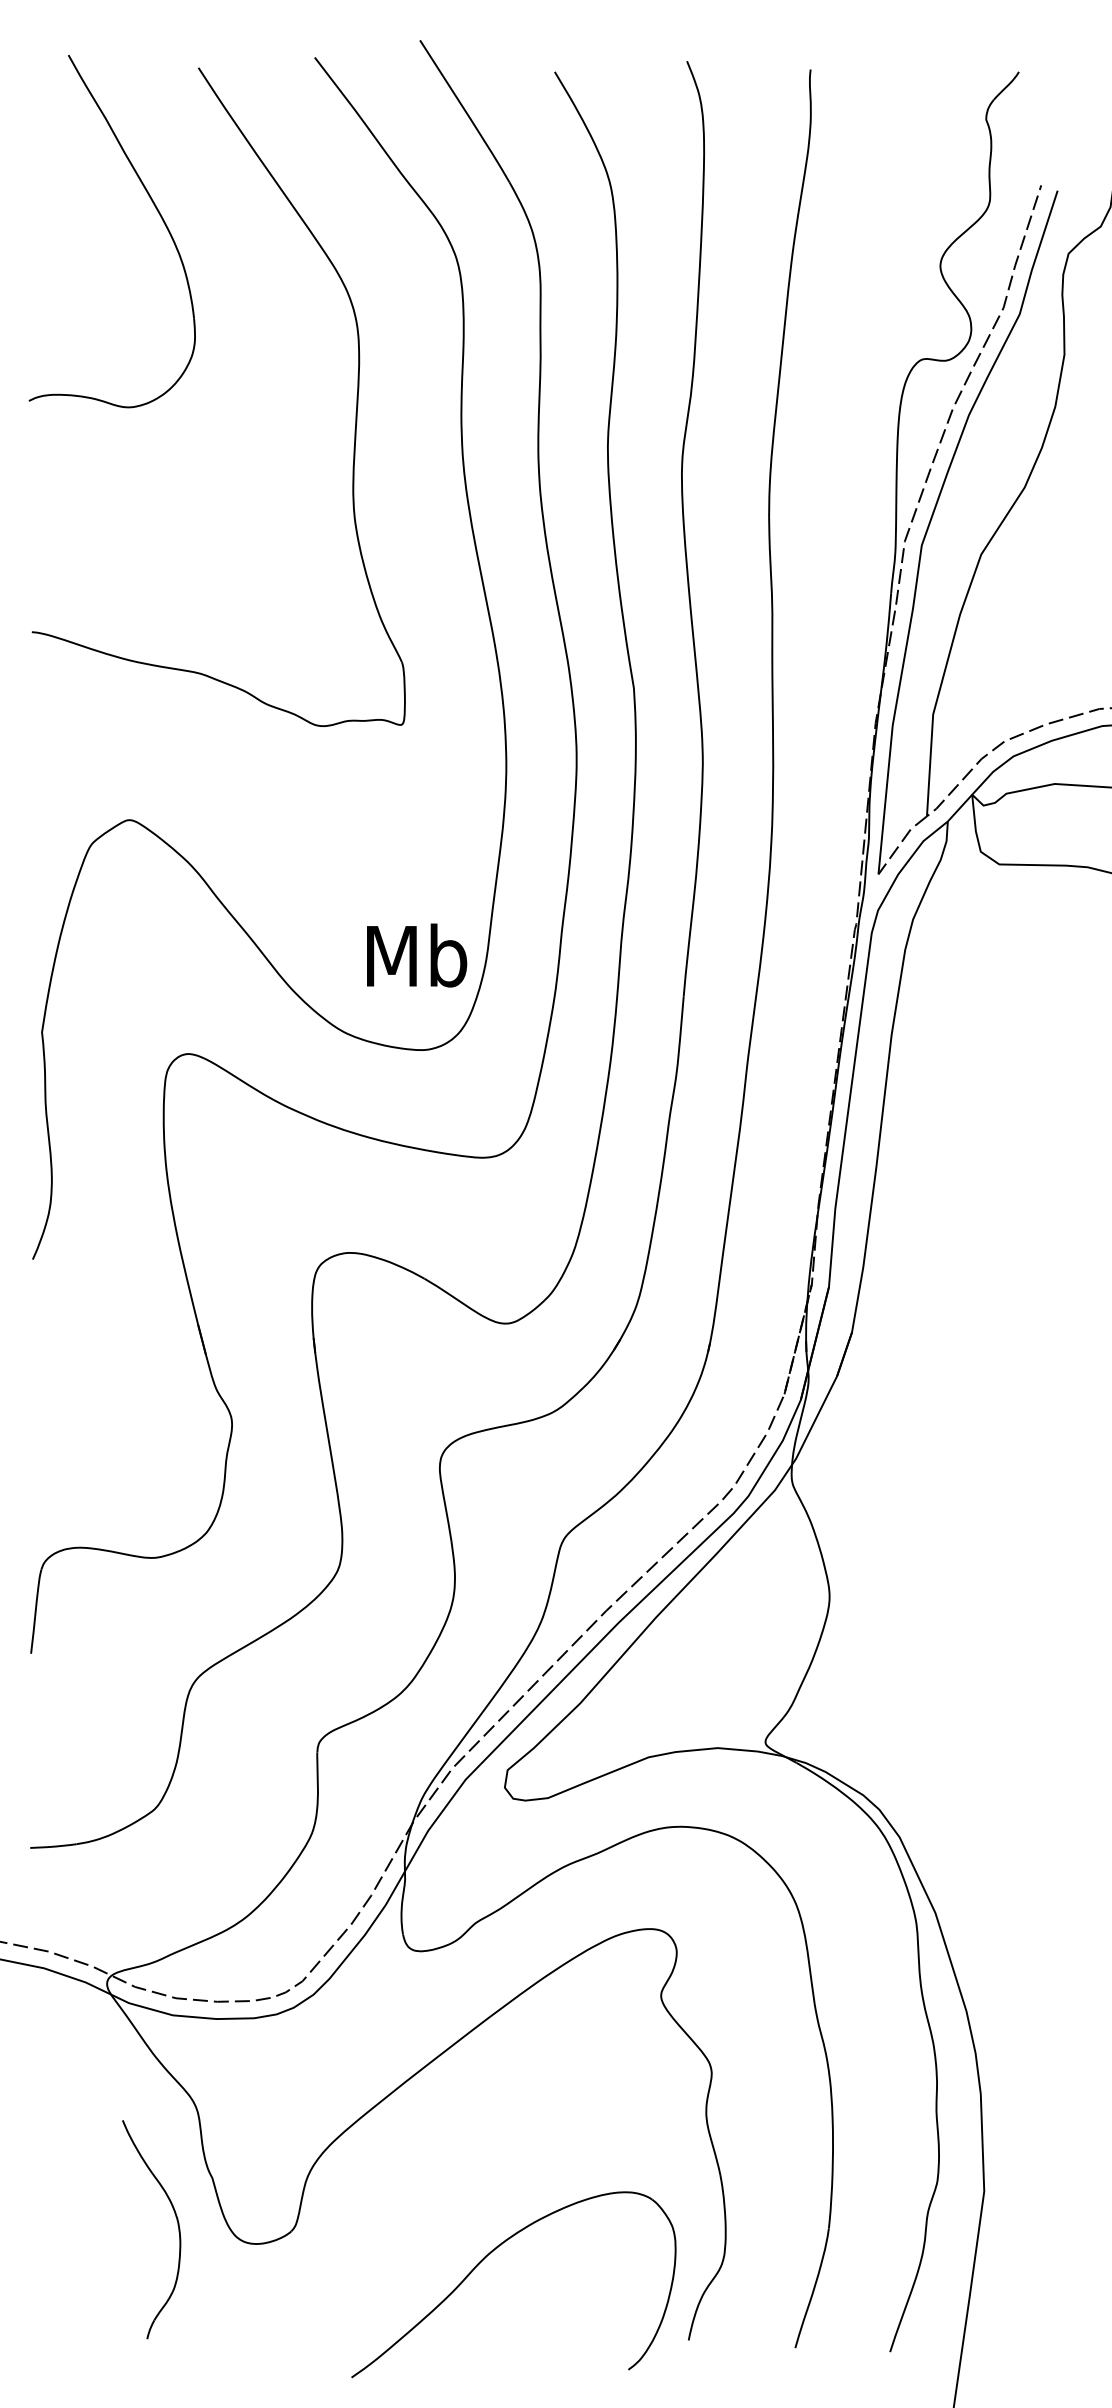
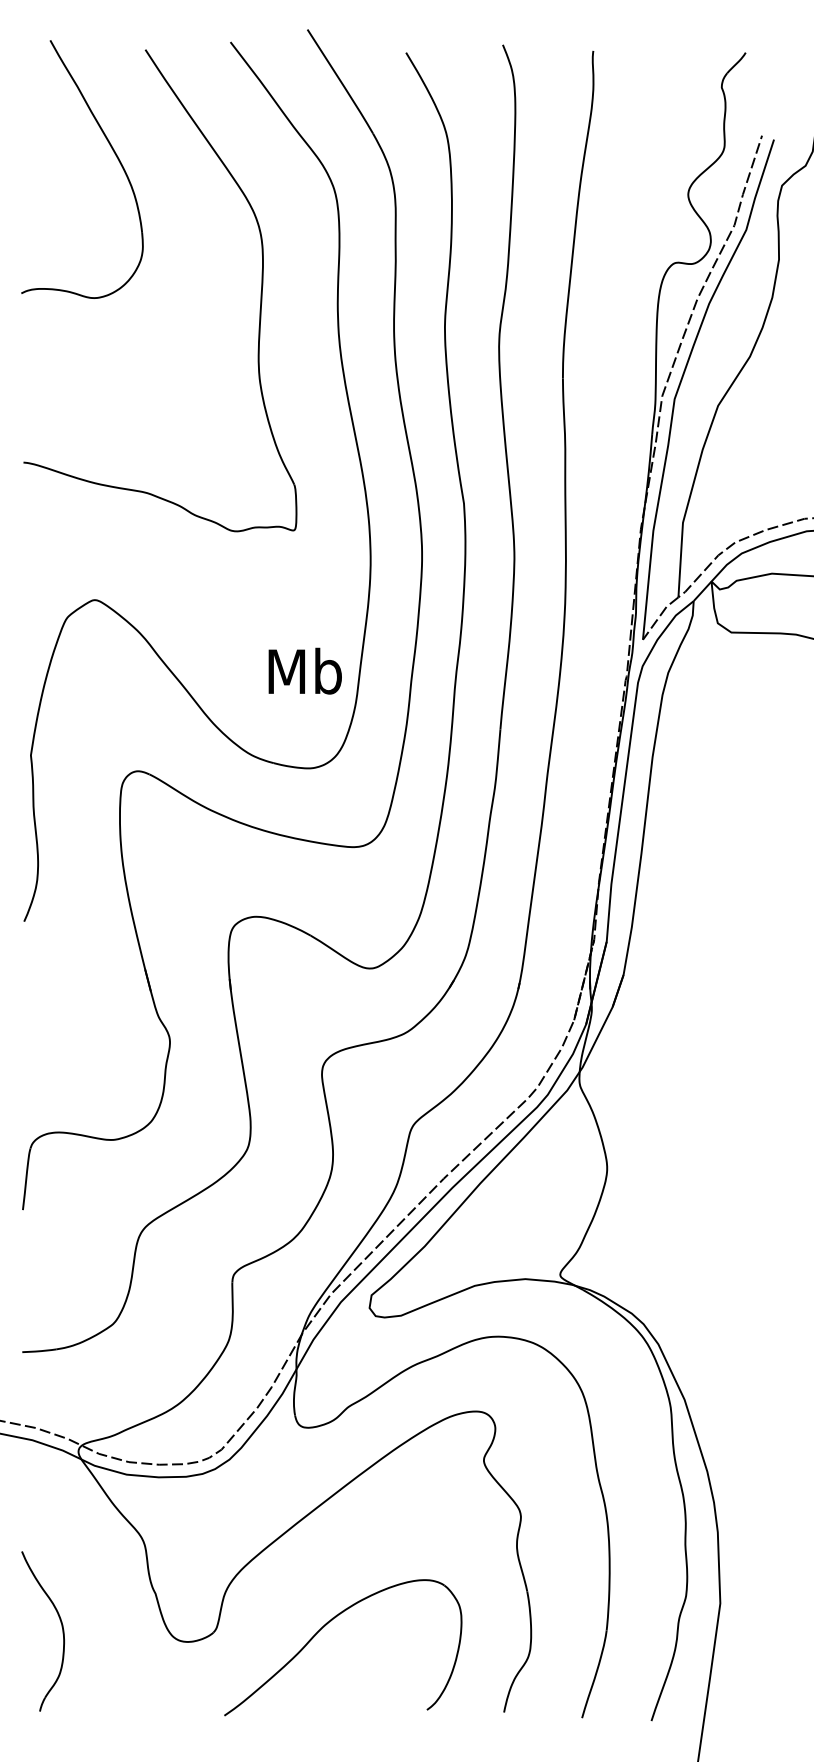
text: (415, 954) -> (304, 670), moved
part: (176, 2224) -> (61, 1627), moved
part: (489, 2255) -> (325, 1626), moved

